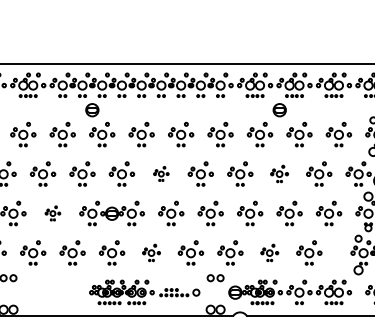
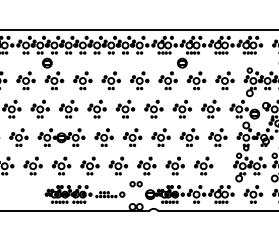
part: (160, 173) -> (96, 108), size x1.67
part: (278, 173) -> (181, 108), size x1.43
part: (52, 213) -> (18, 137), size x1.67
part: (150, 252) -> (89, 165), size x1.43
part: (268, 252) -> (174, 165), size x1.43

